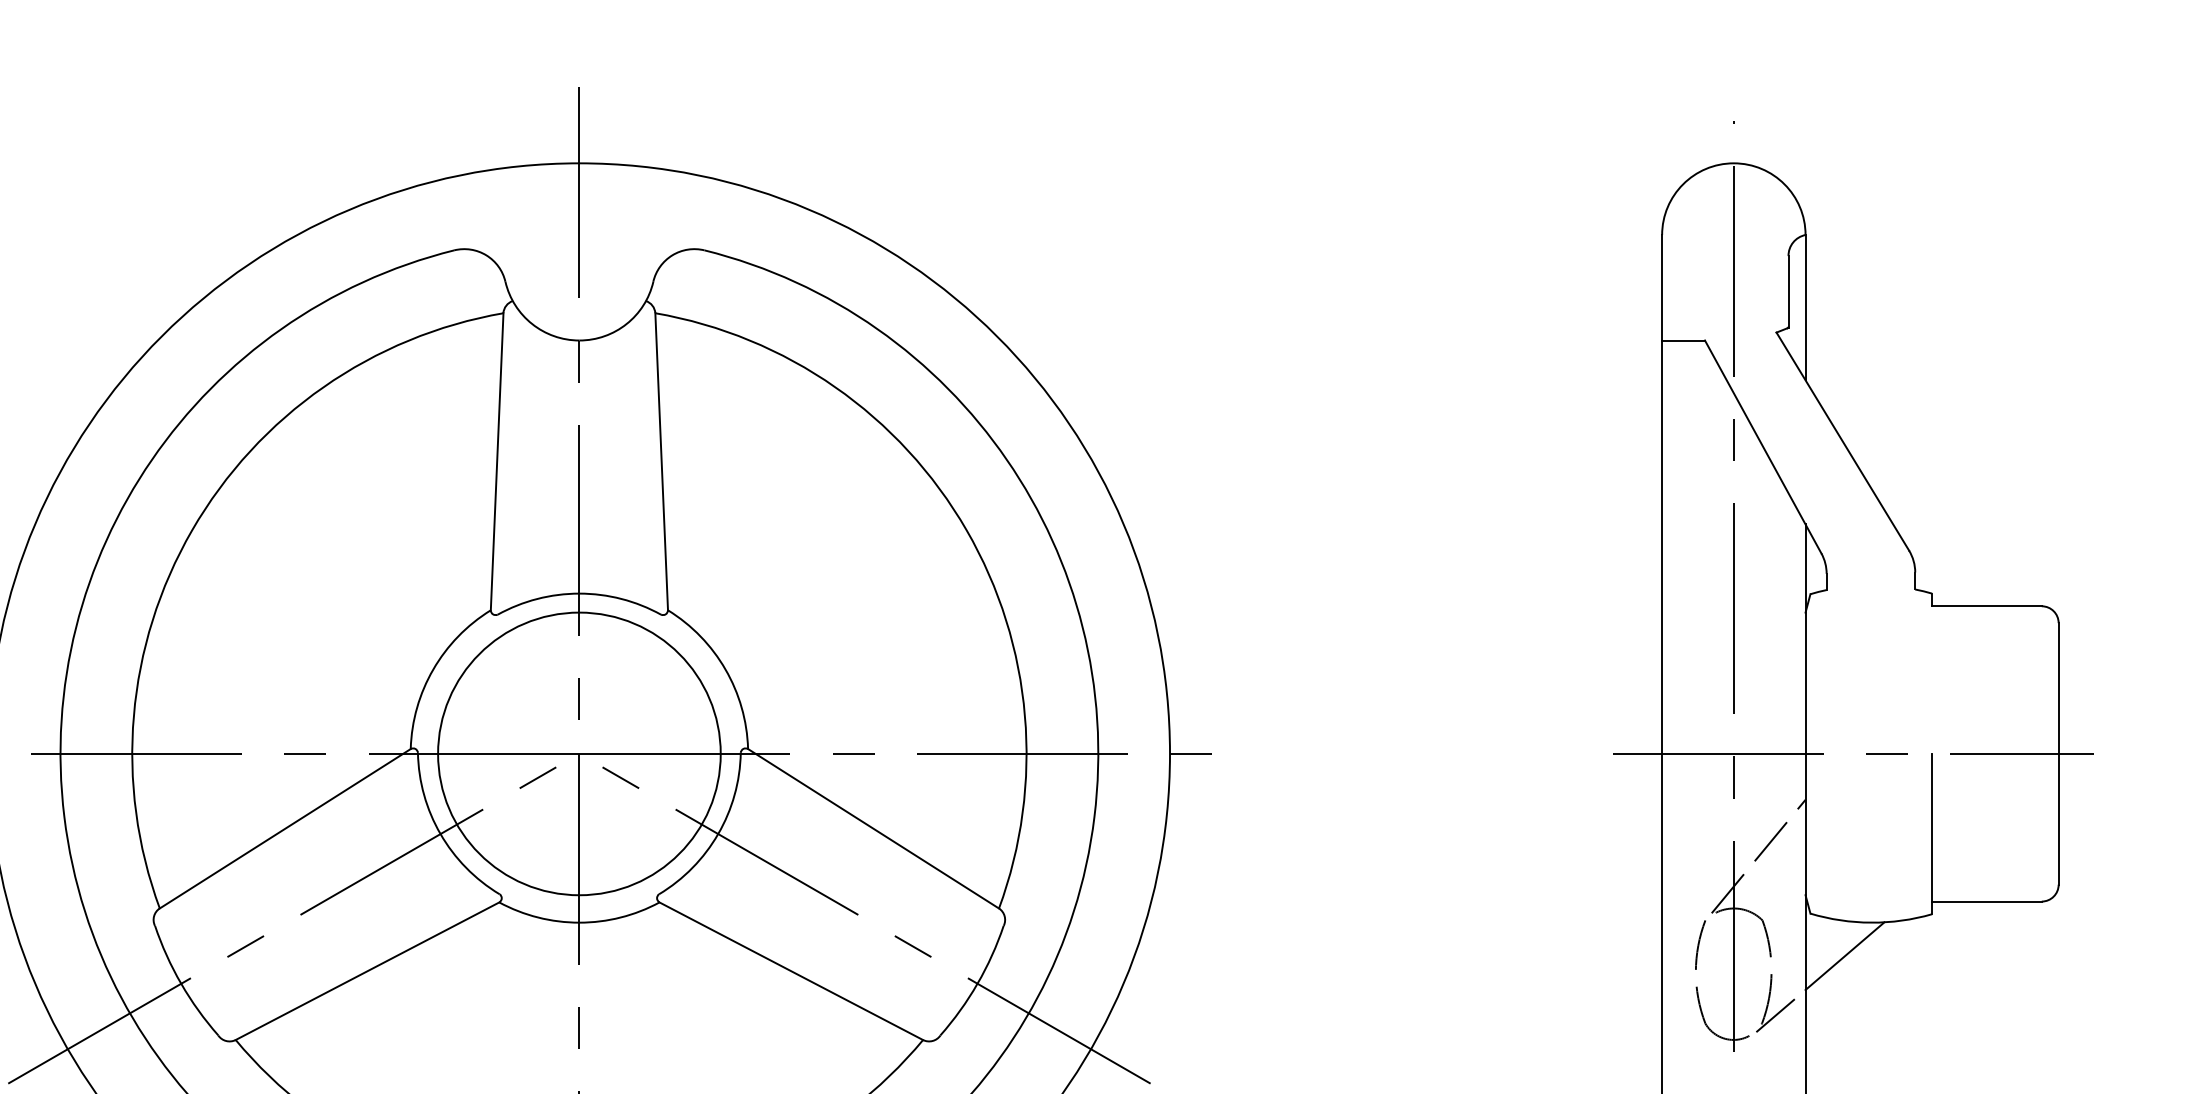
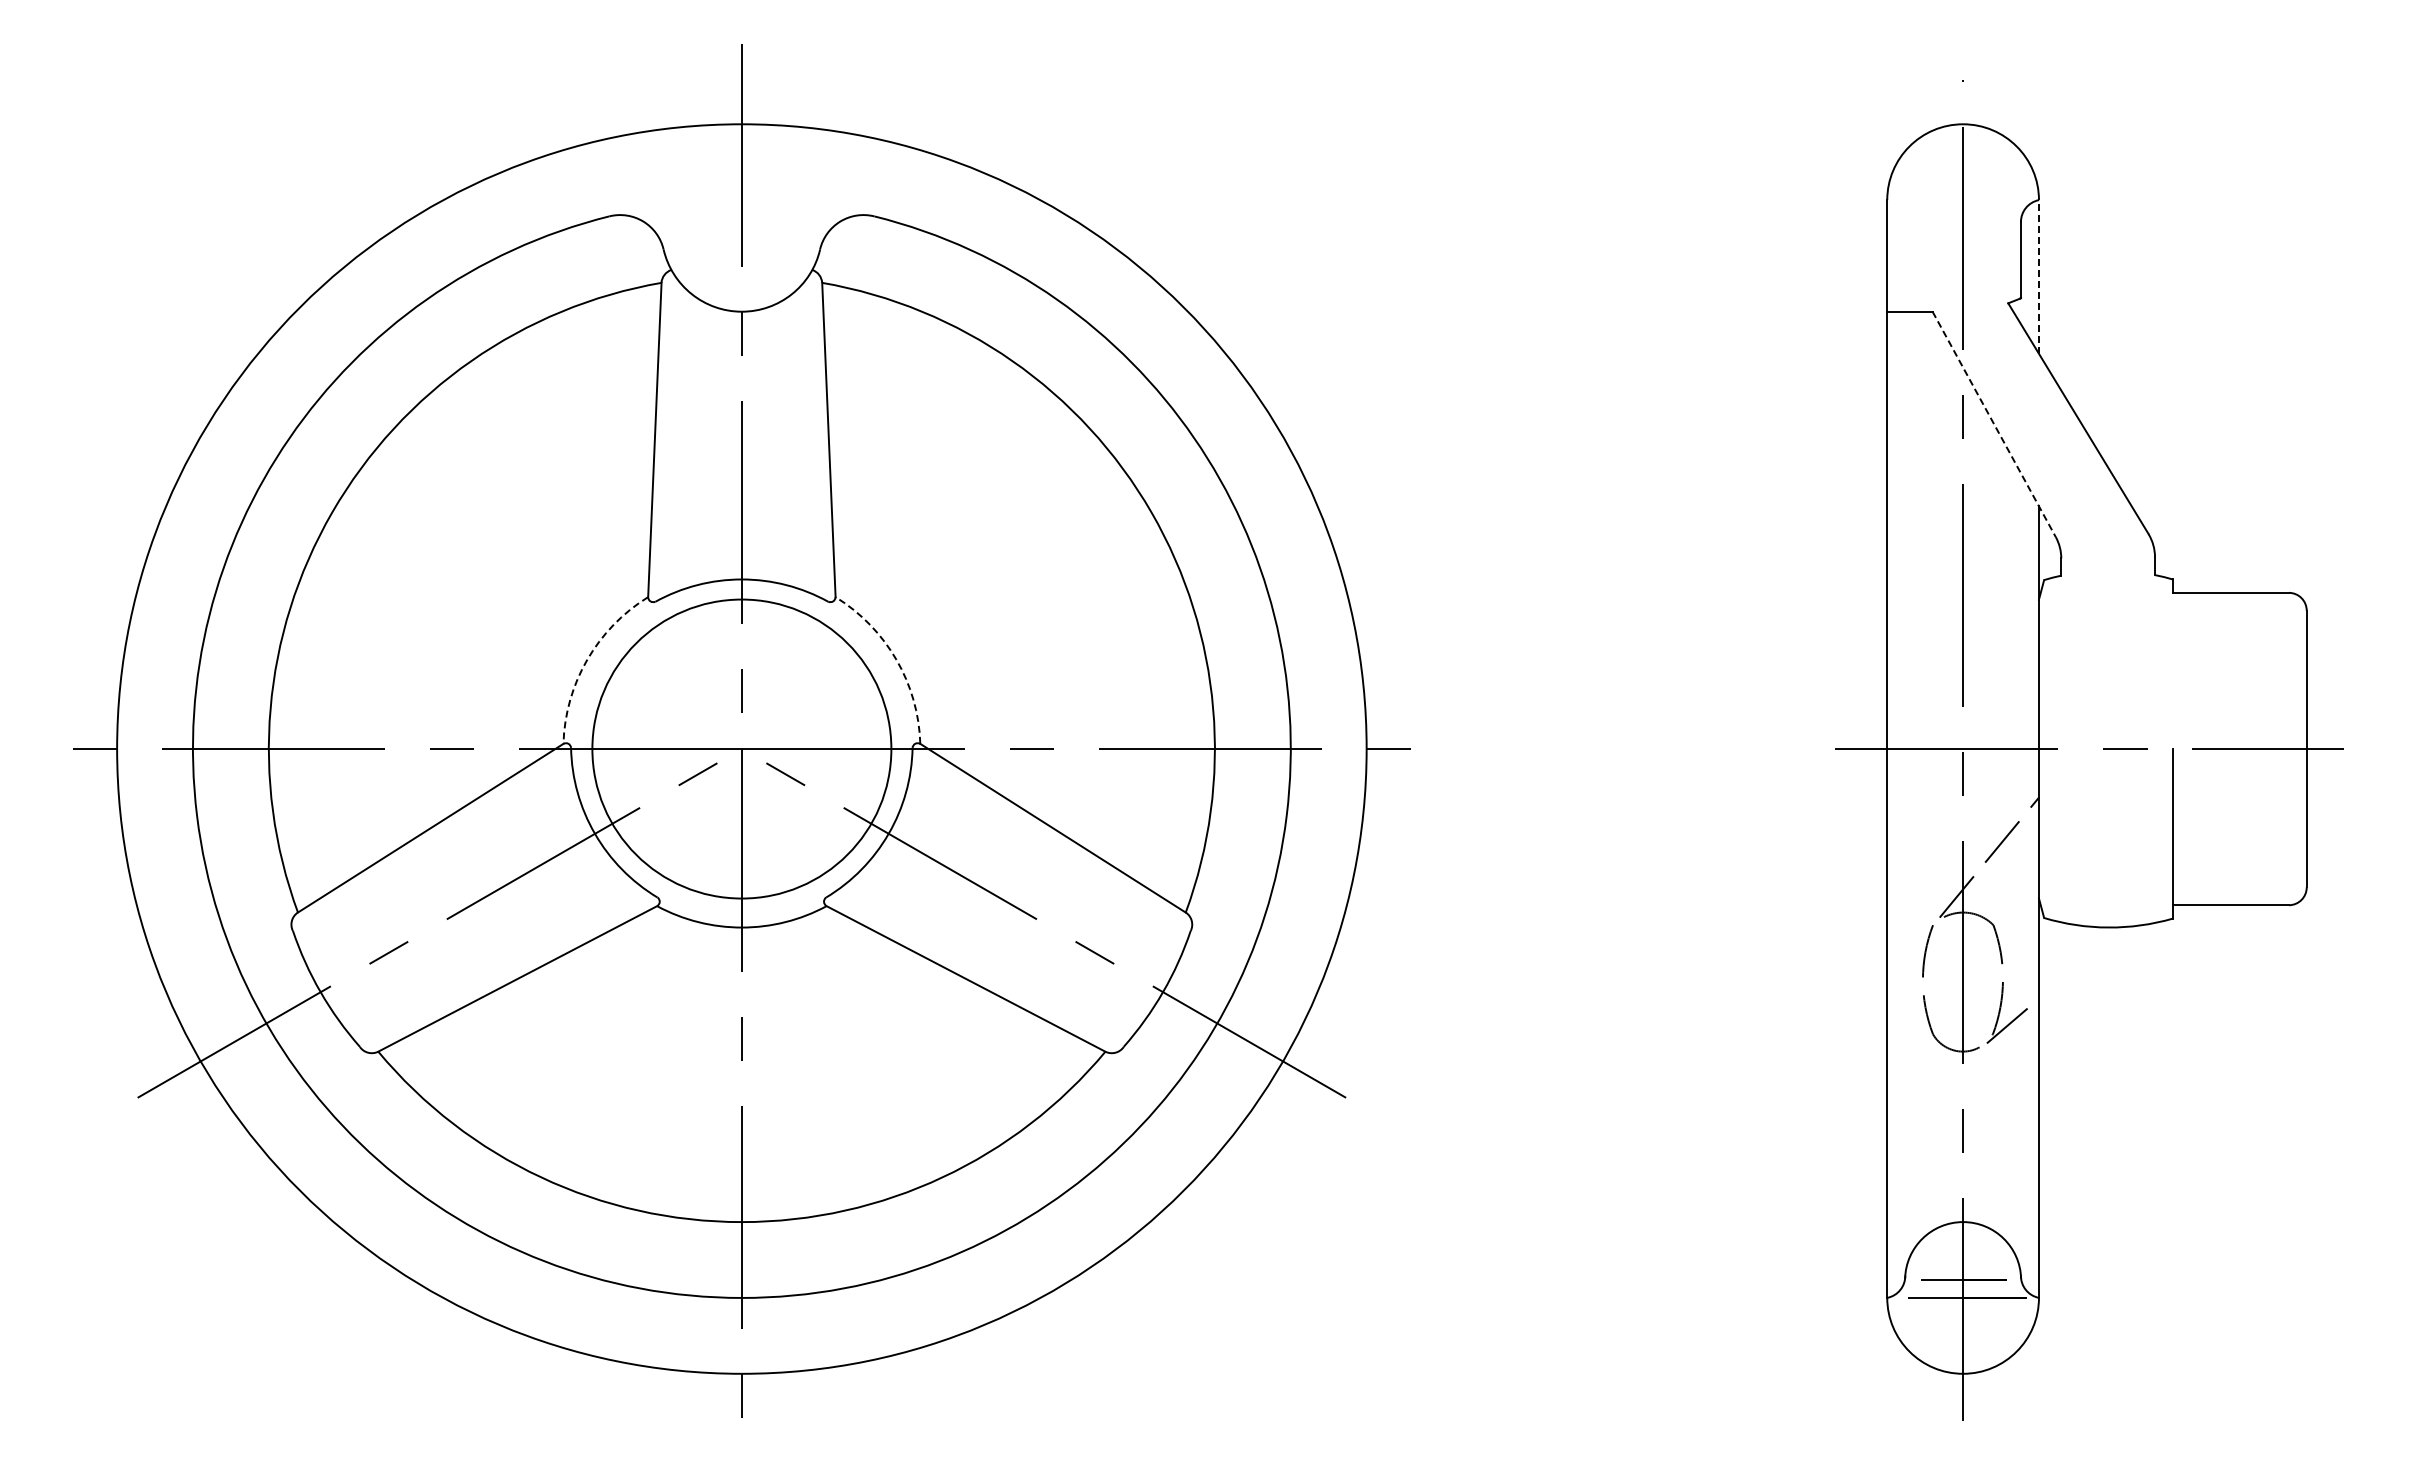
line: (1805, 308) -> (2038, 277), solid -> dashed
line: (1763, 447) -> (1994, 424), solid -> dashed
arc: (433, 669) -> (587, 659), solid -> dashed
arc: (725, 669) -> (896, 659), solid -> dashed
line: (1844, 955) -> (2080, 962), removed

